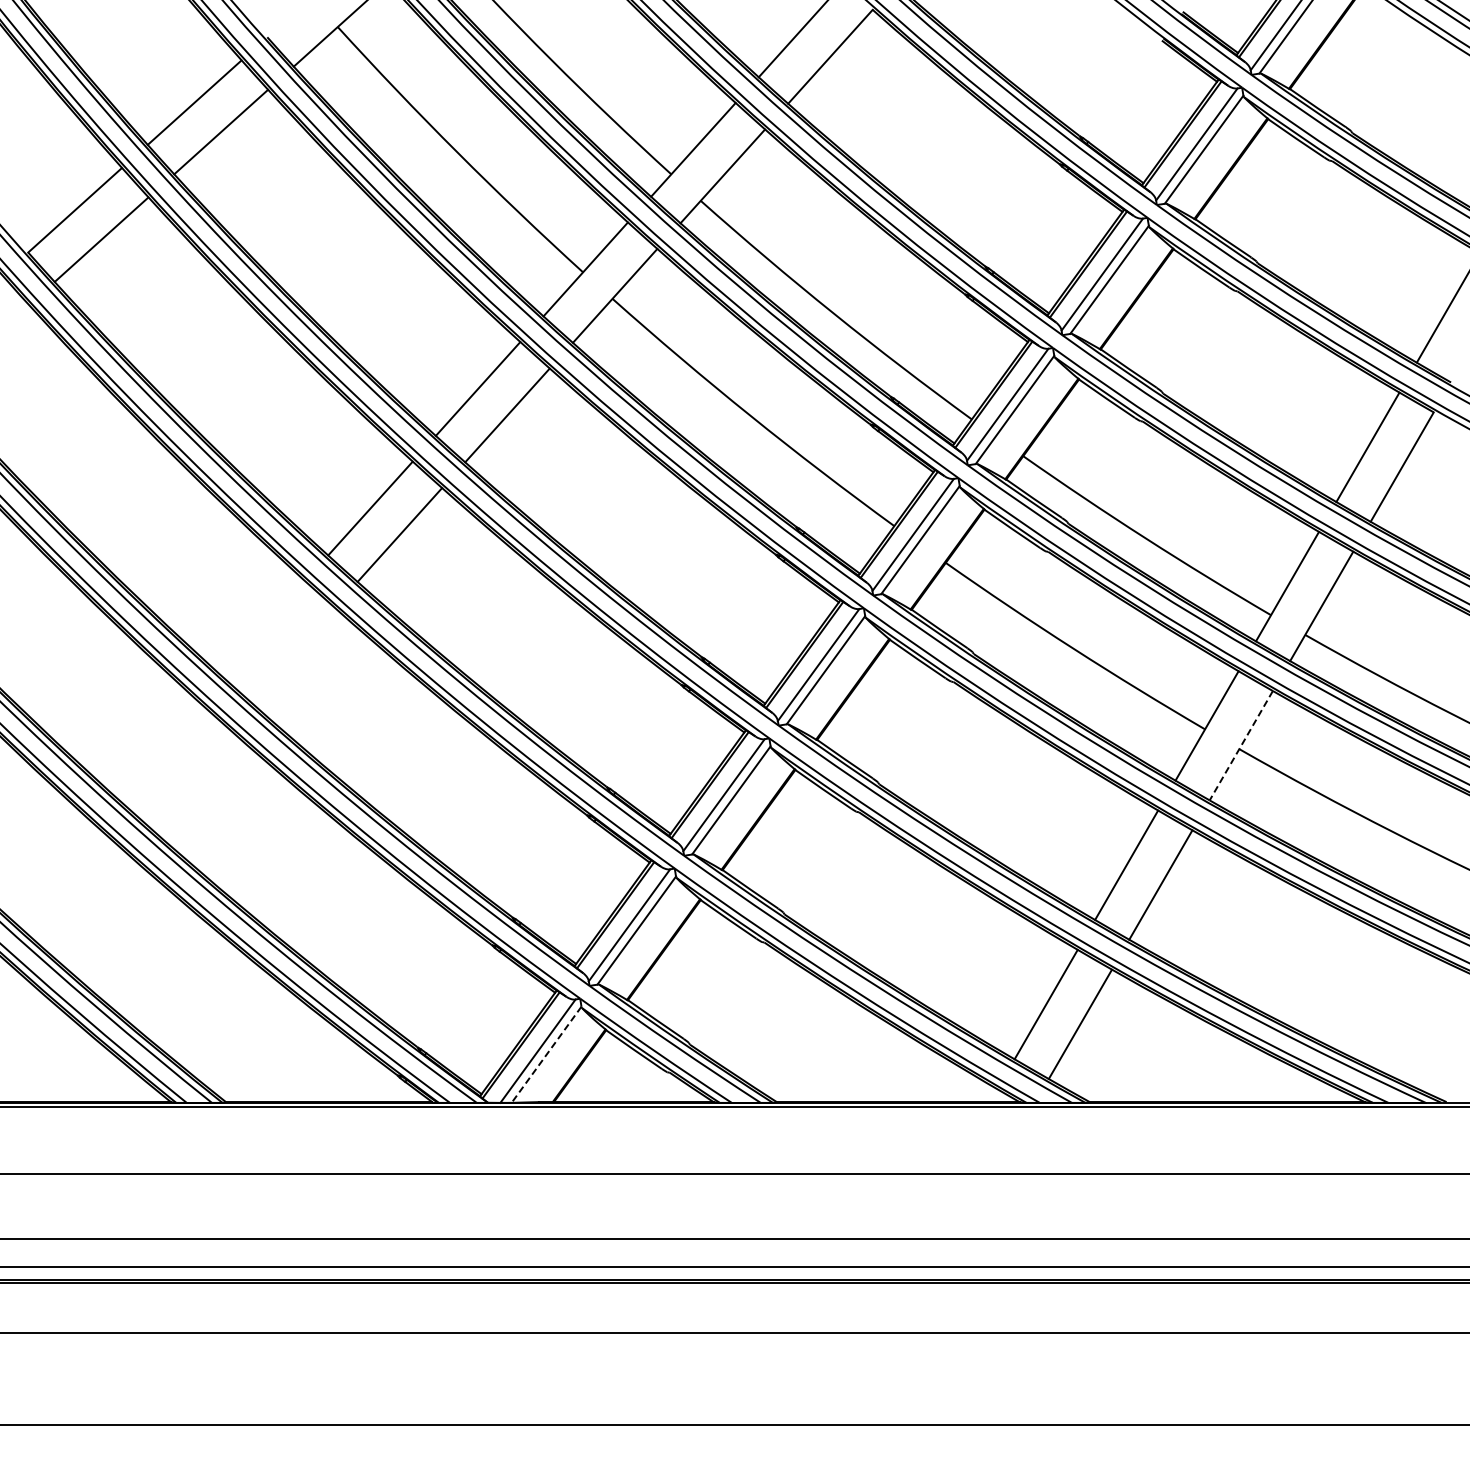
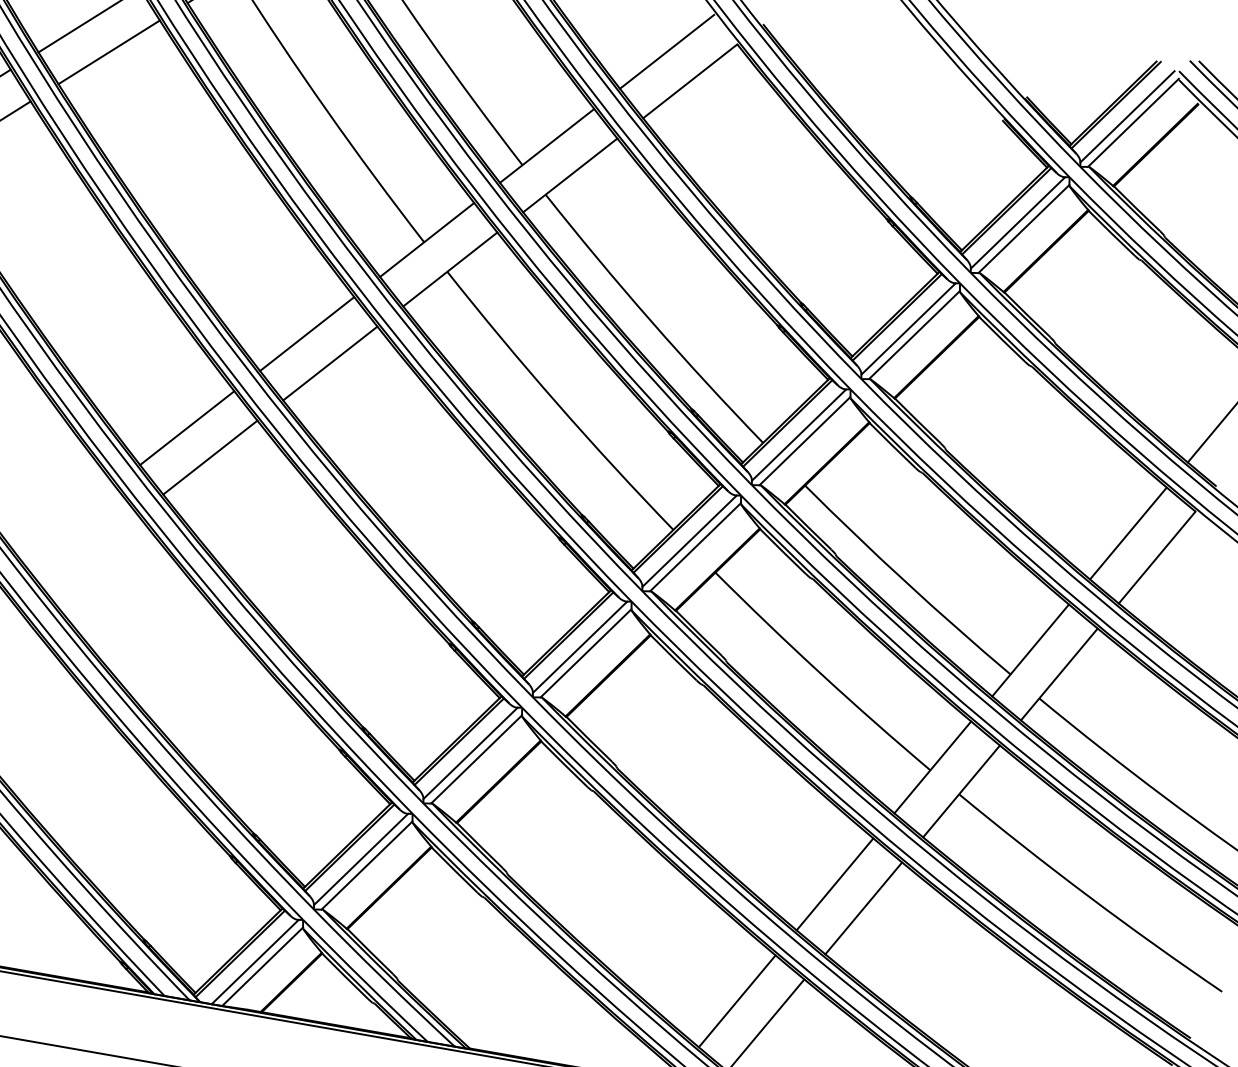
line: (1241, 746) -> (961, 792), dashed -> solid
line: (546, 1055) -> (262, 967), dashed -> solid

